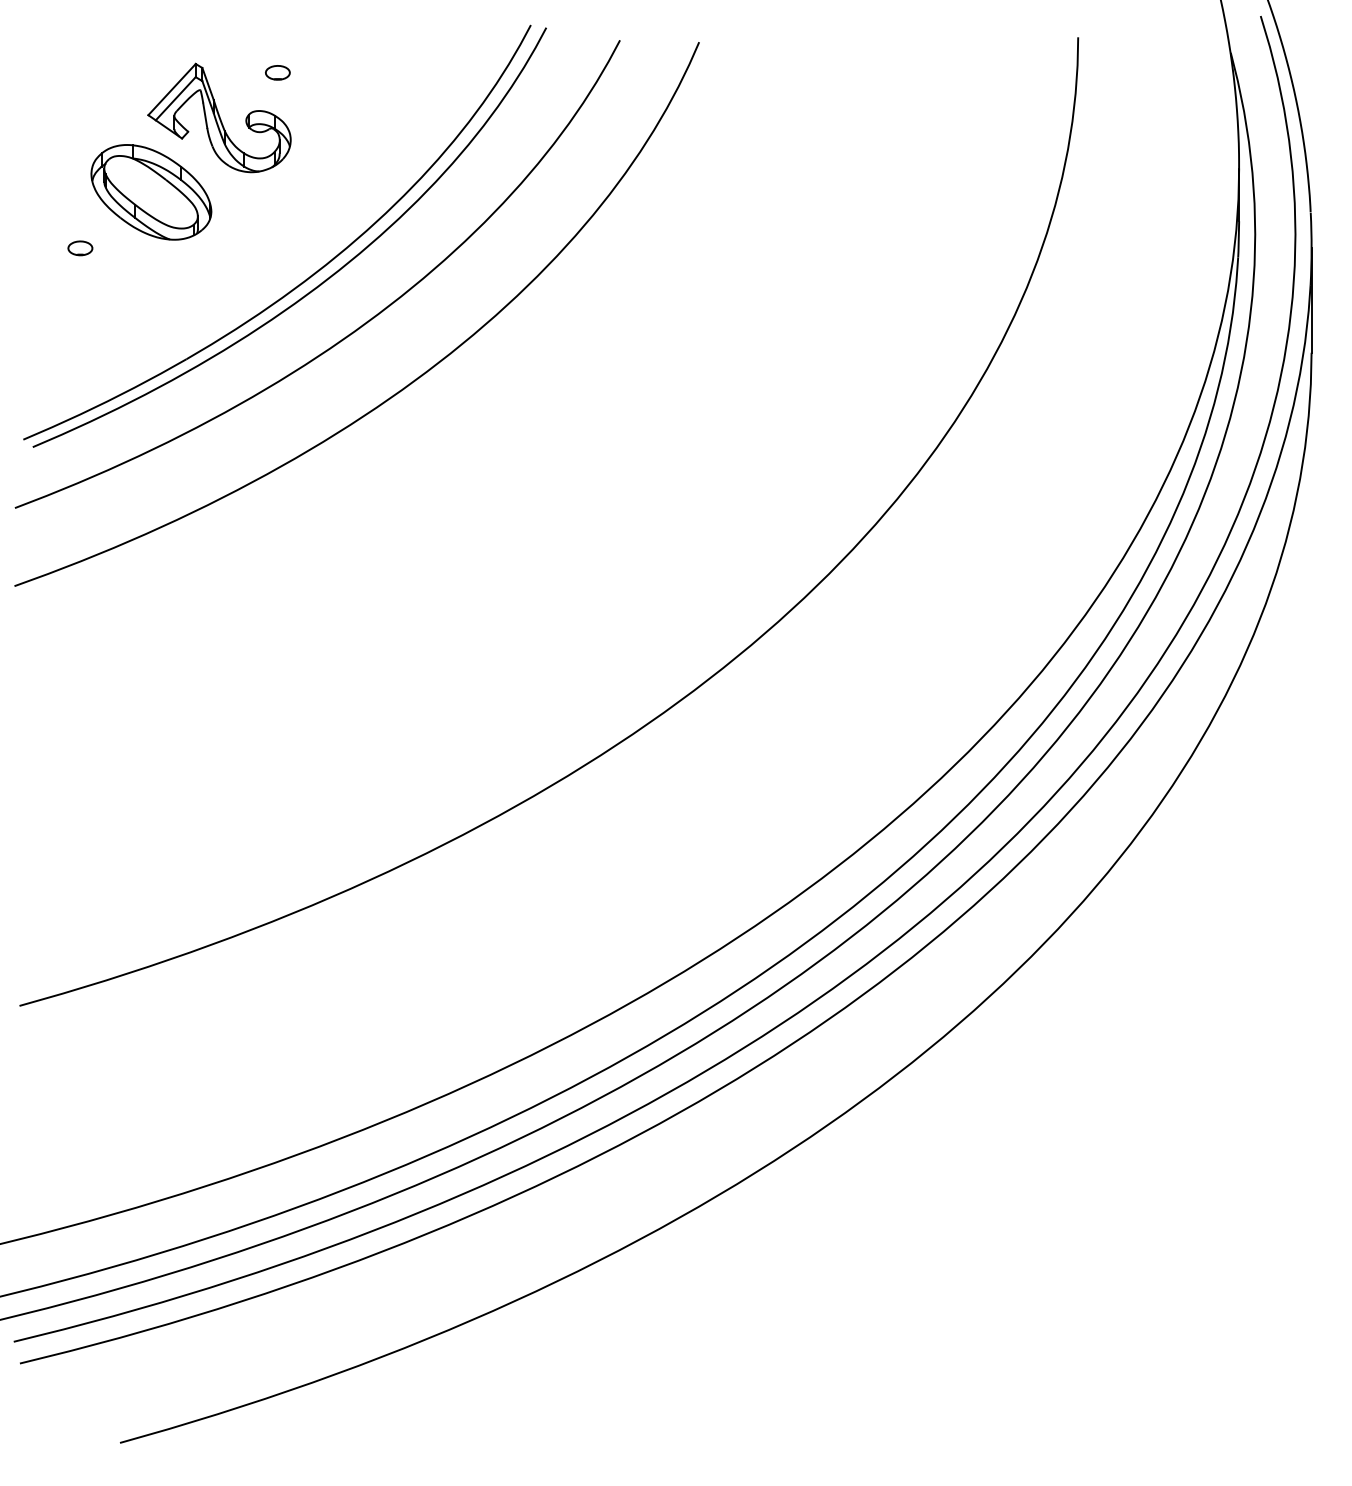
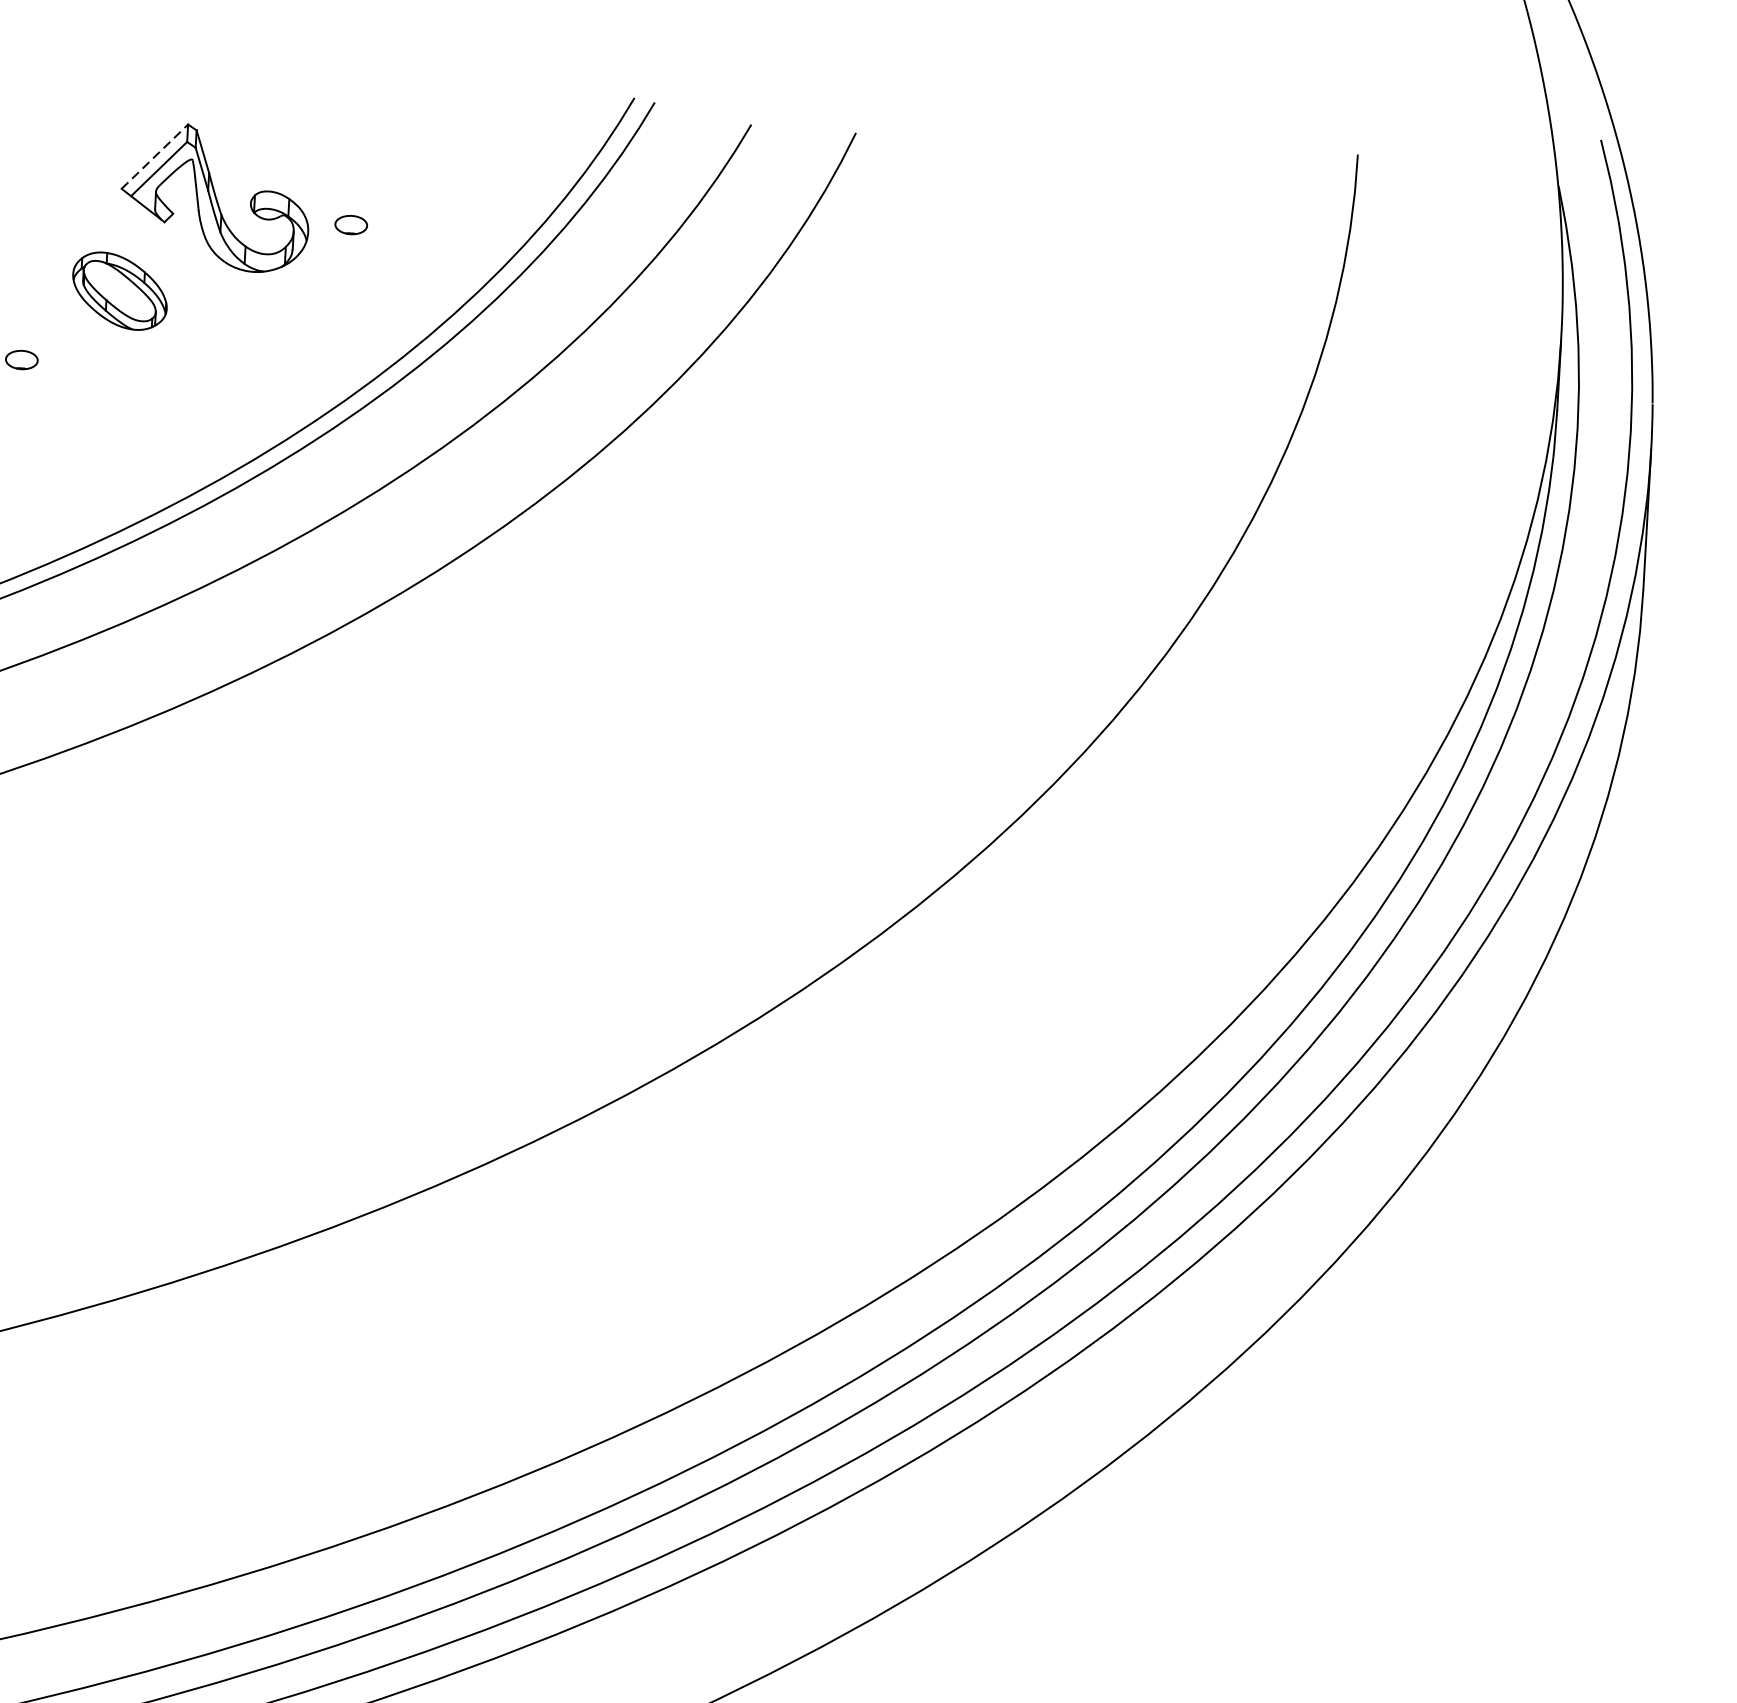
part: (277, 72) -> (350, 224), moved
line: (172, 89) -> (155, 156), solid -> dashed
part: (151, 192) -> (120, 291), size x0.6

